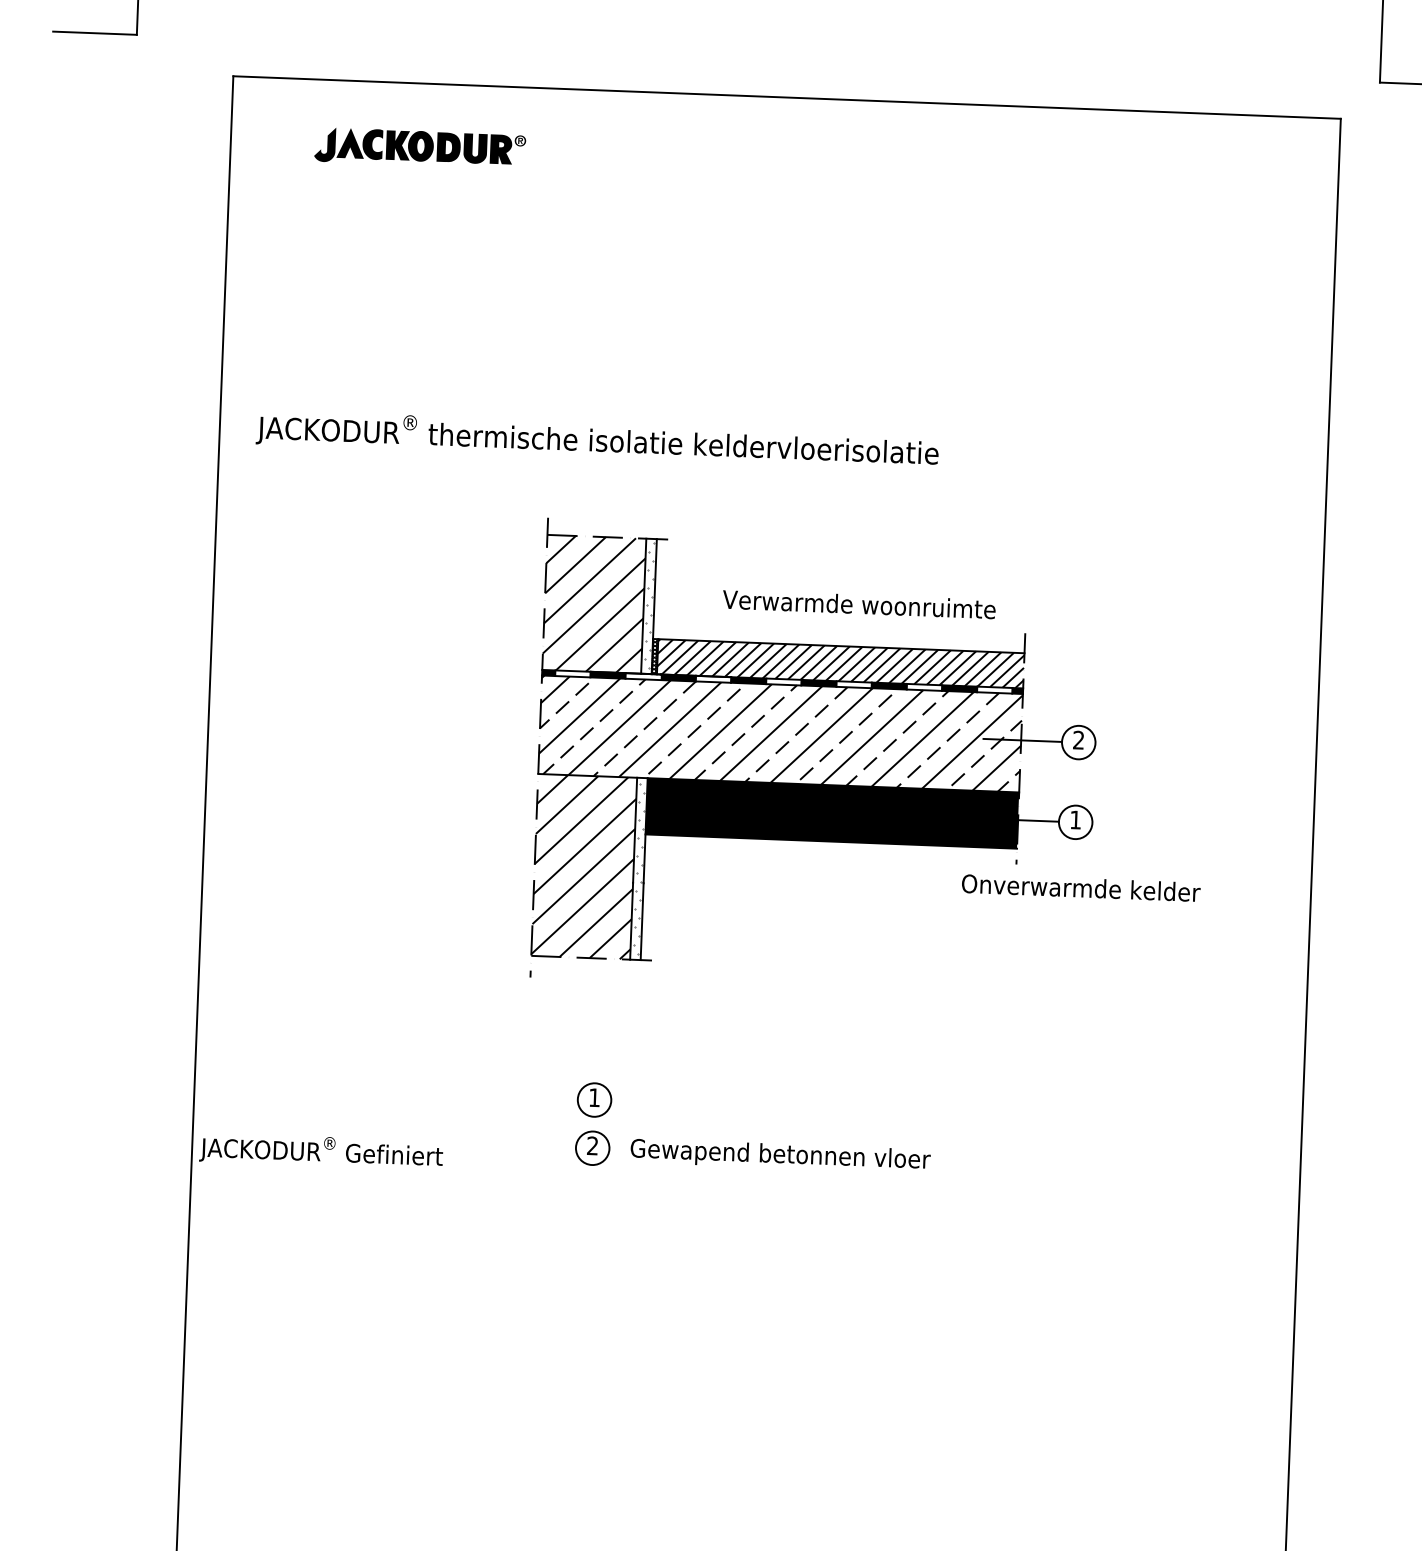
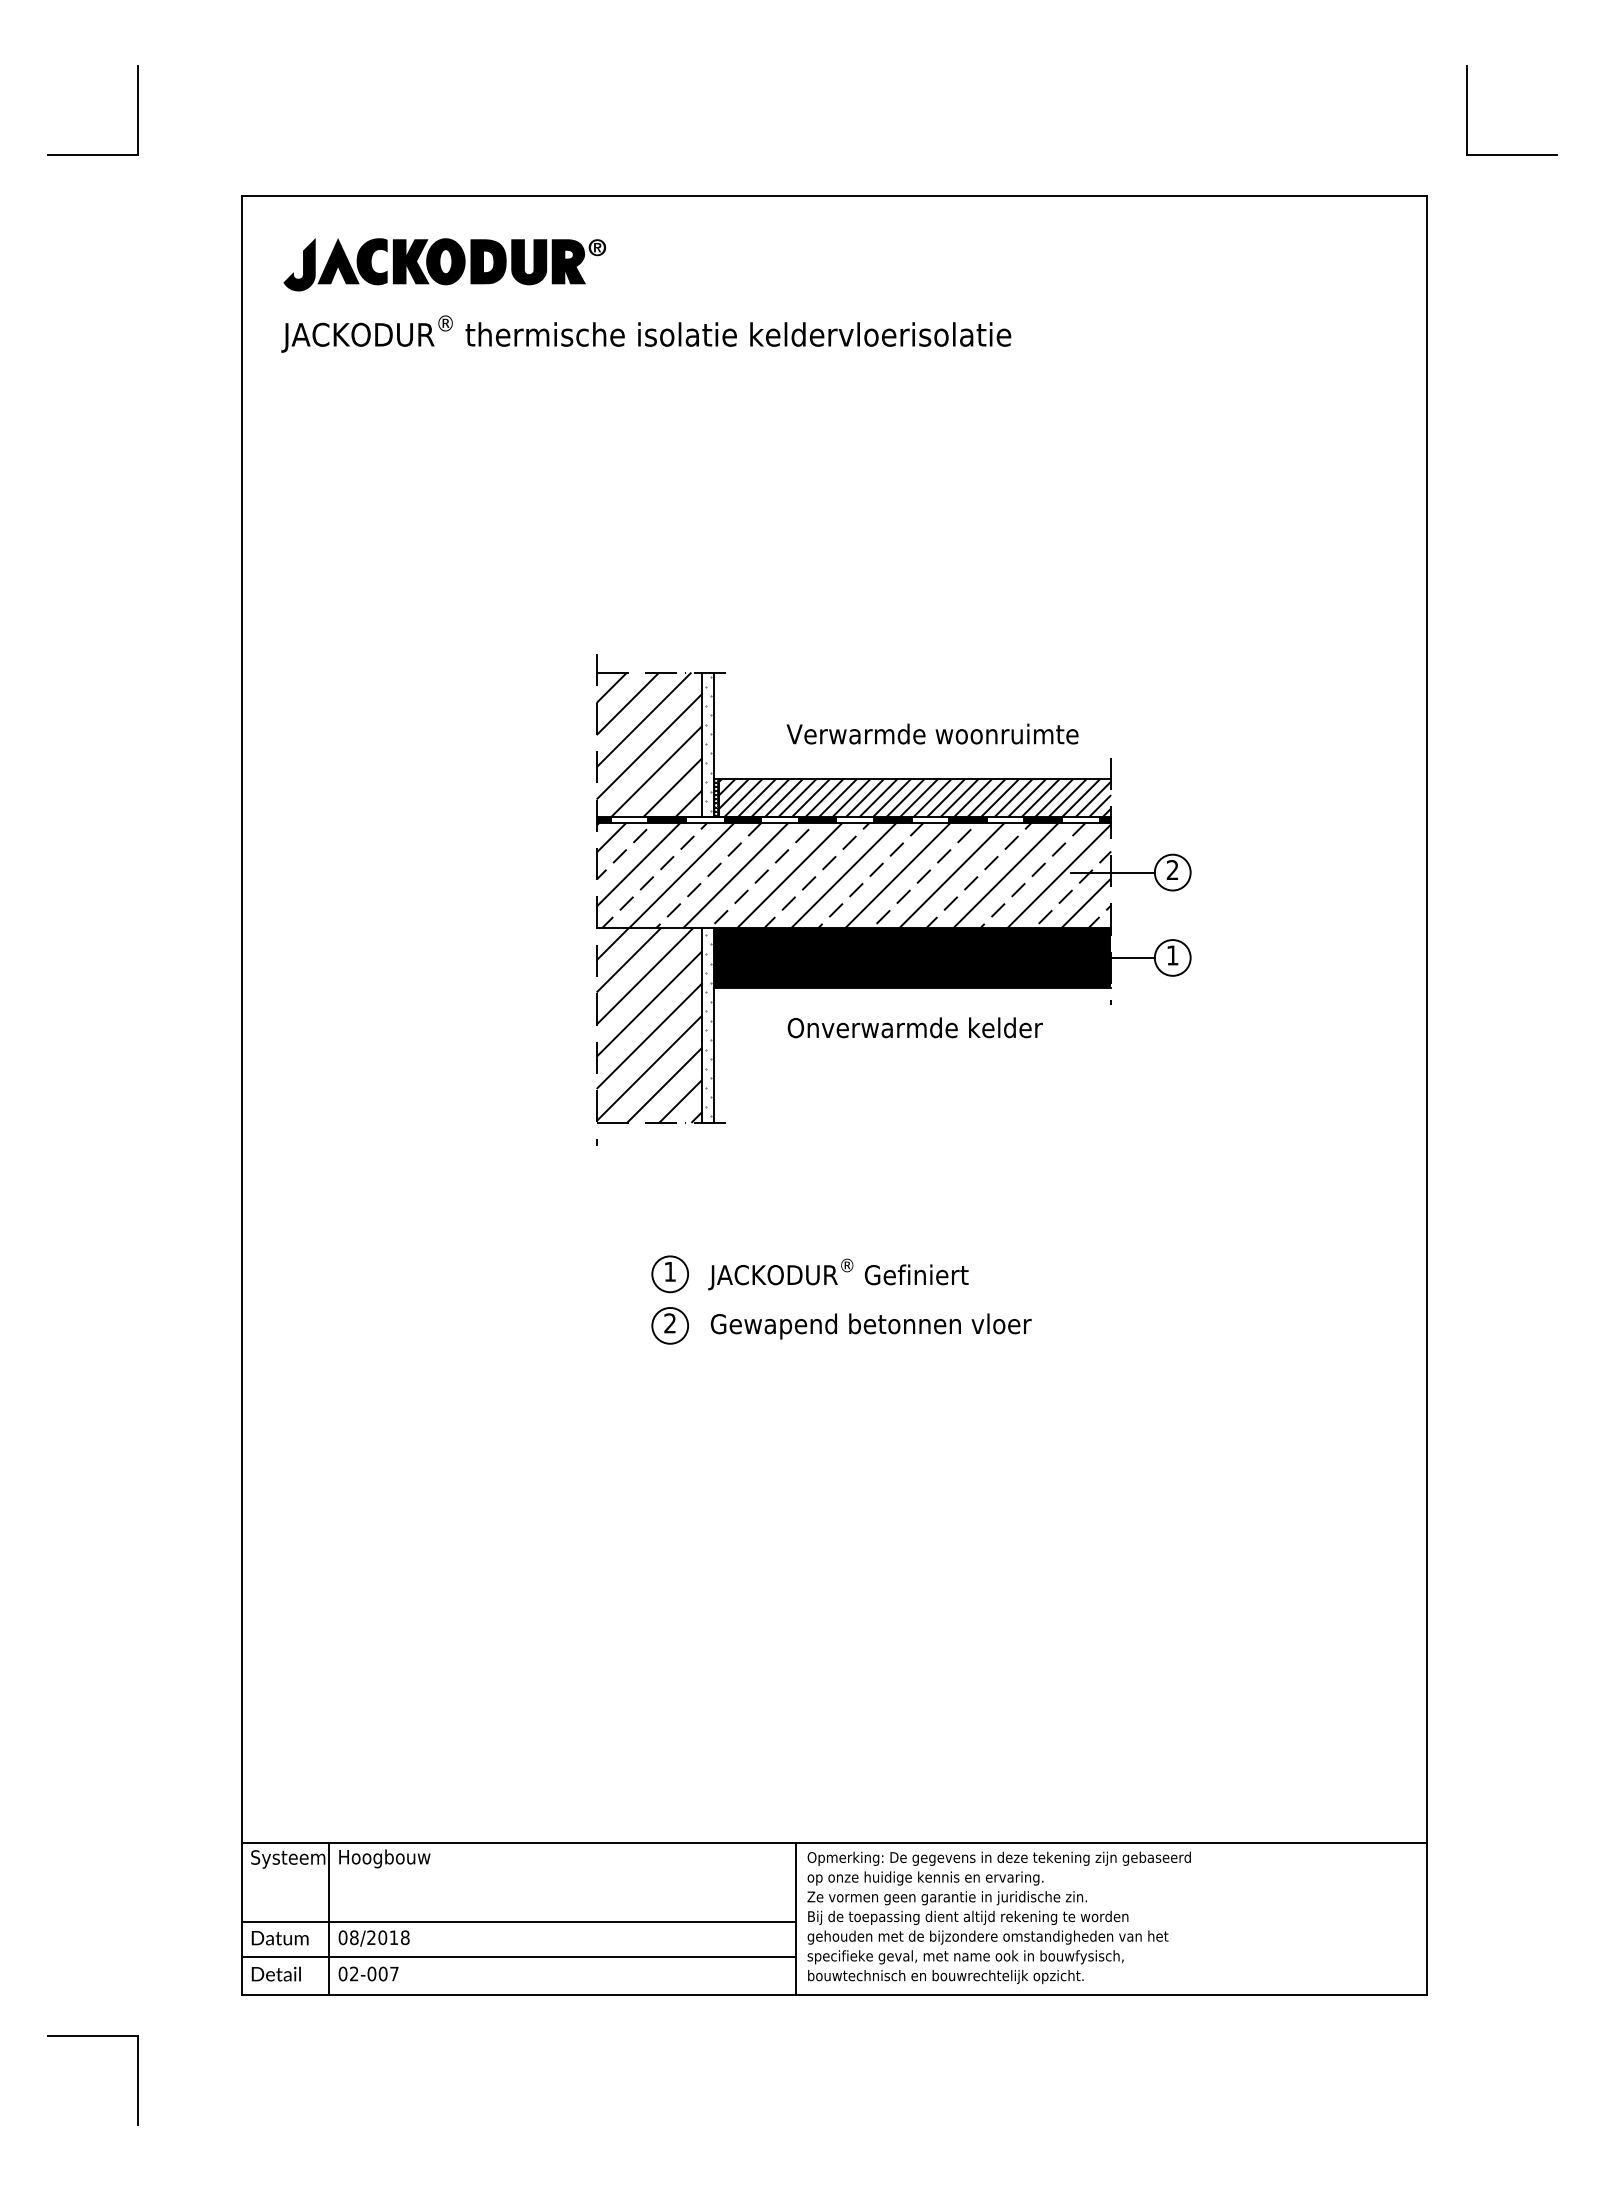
part: (419, 147) -> (444, 264), size x1.43
text: (597, 439) -> (646, 333), moved
text: (1080, 887) -> (914, 1027), moved
text: (321, 1151) -> (838, 1274), moved

